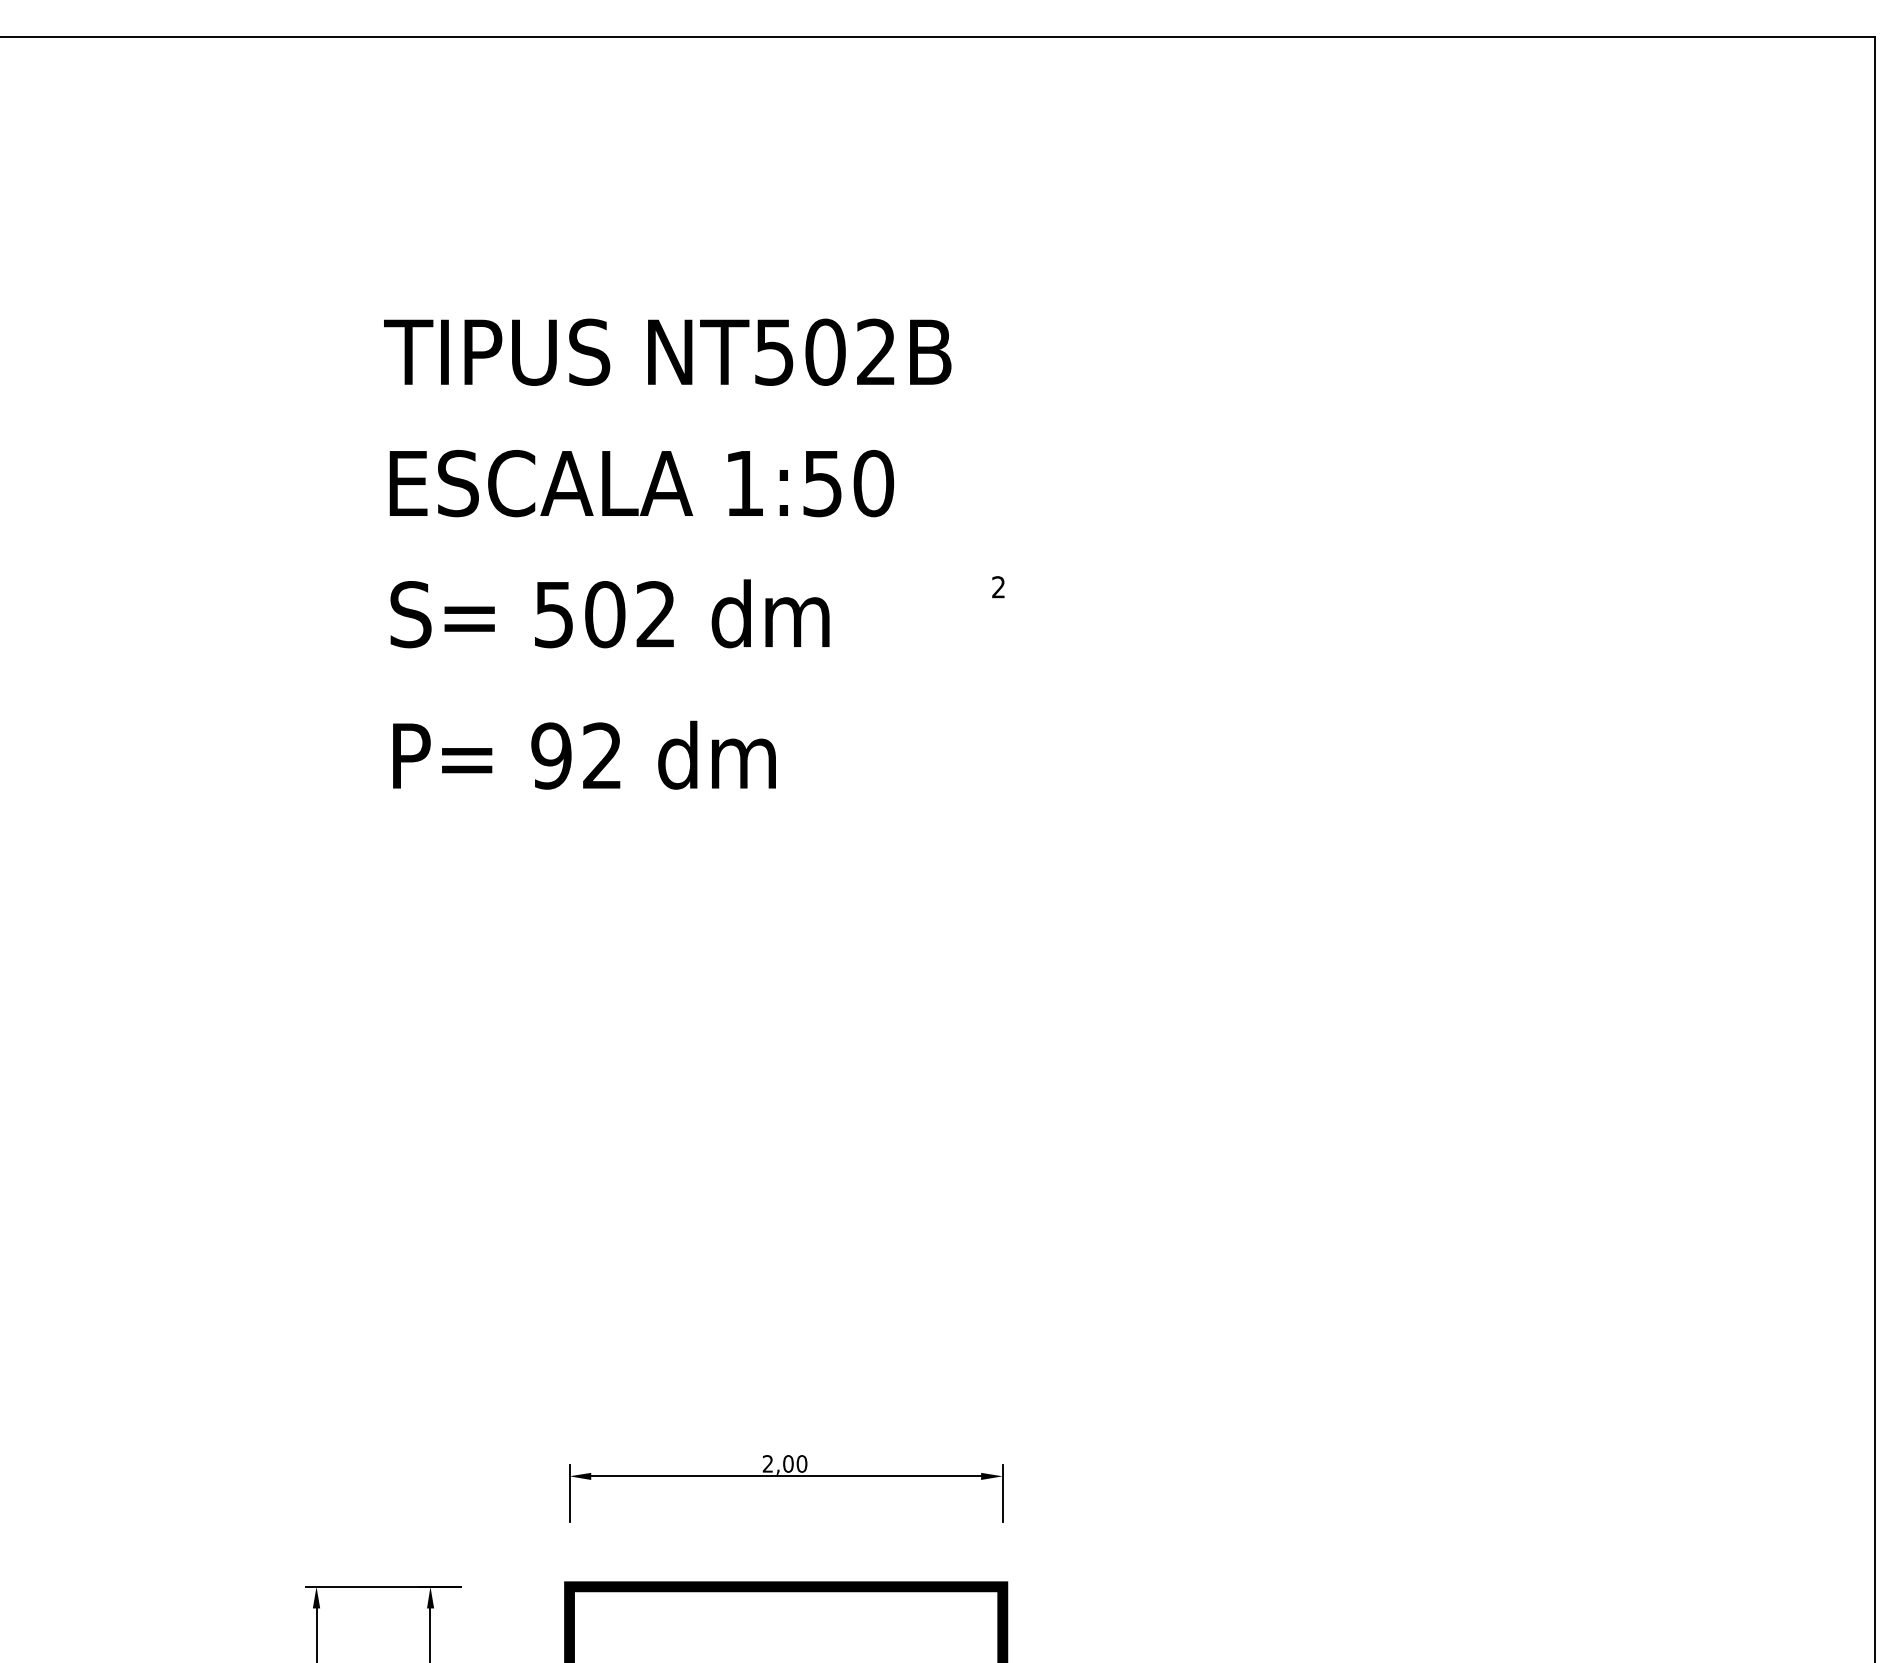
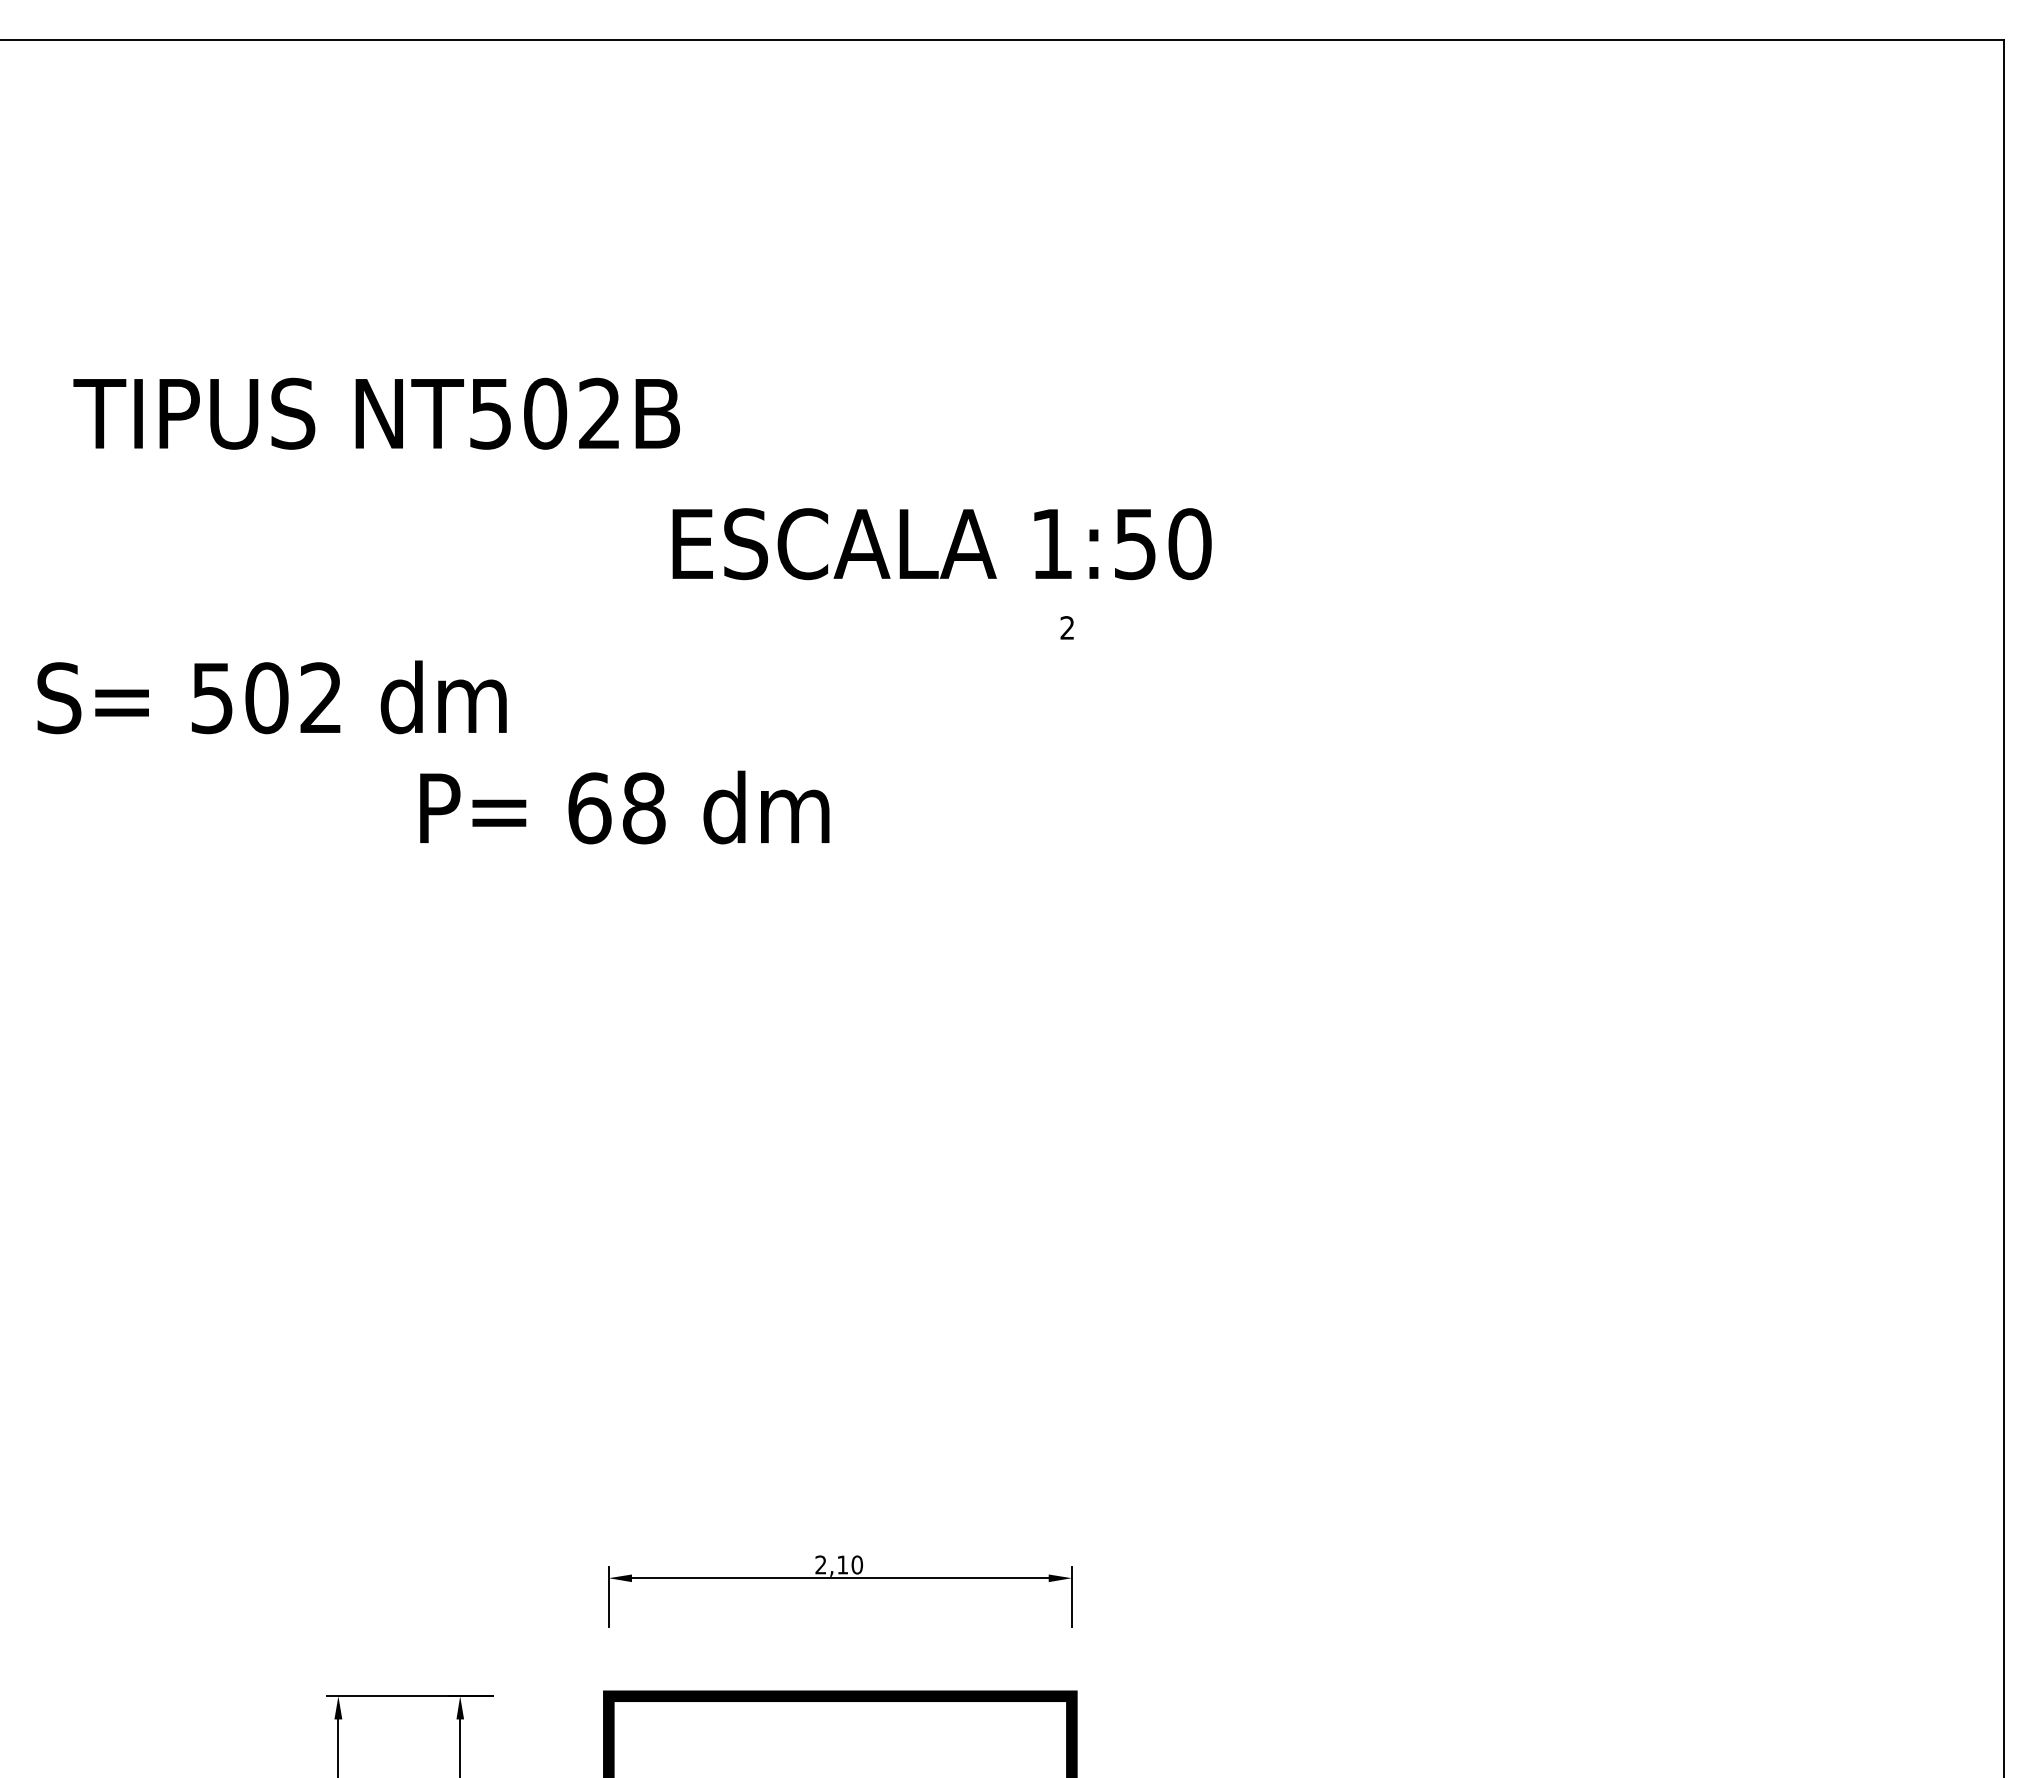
text: (667, 352) -> (376, 413), moved
text: (641, 483) -> (941, 544), moved
text: (609, 613) -> (271, 697), moved
text: (576, 756) -> (616, 808), 92 -> 68
text: (788, 1463) -> (842, 1564), 2,00 -> 2,10

